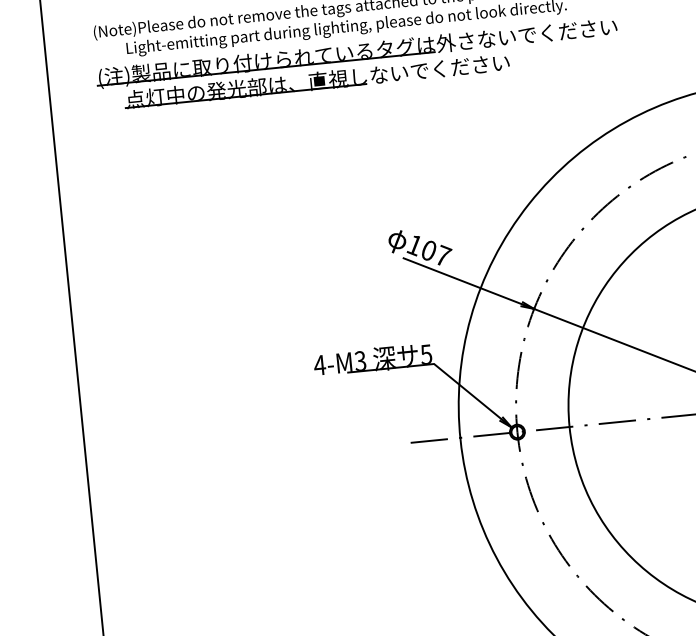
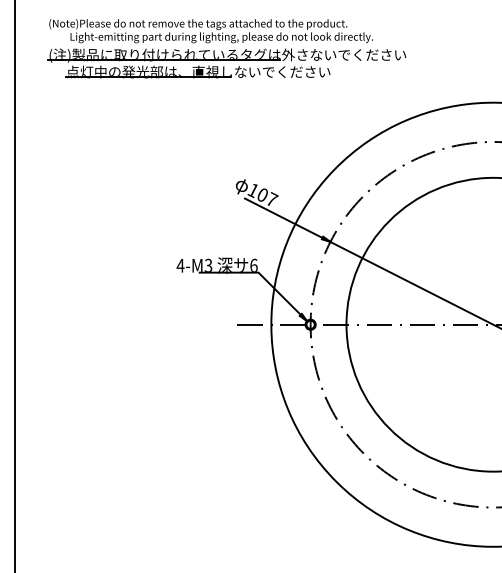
text: (425, 352) -> (253, 264), 5 -> 6

